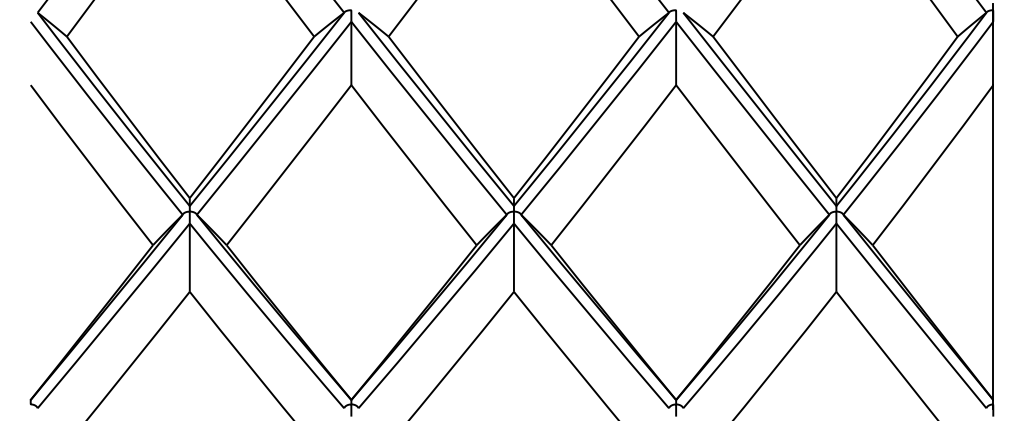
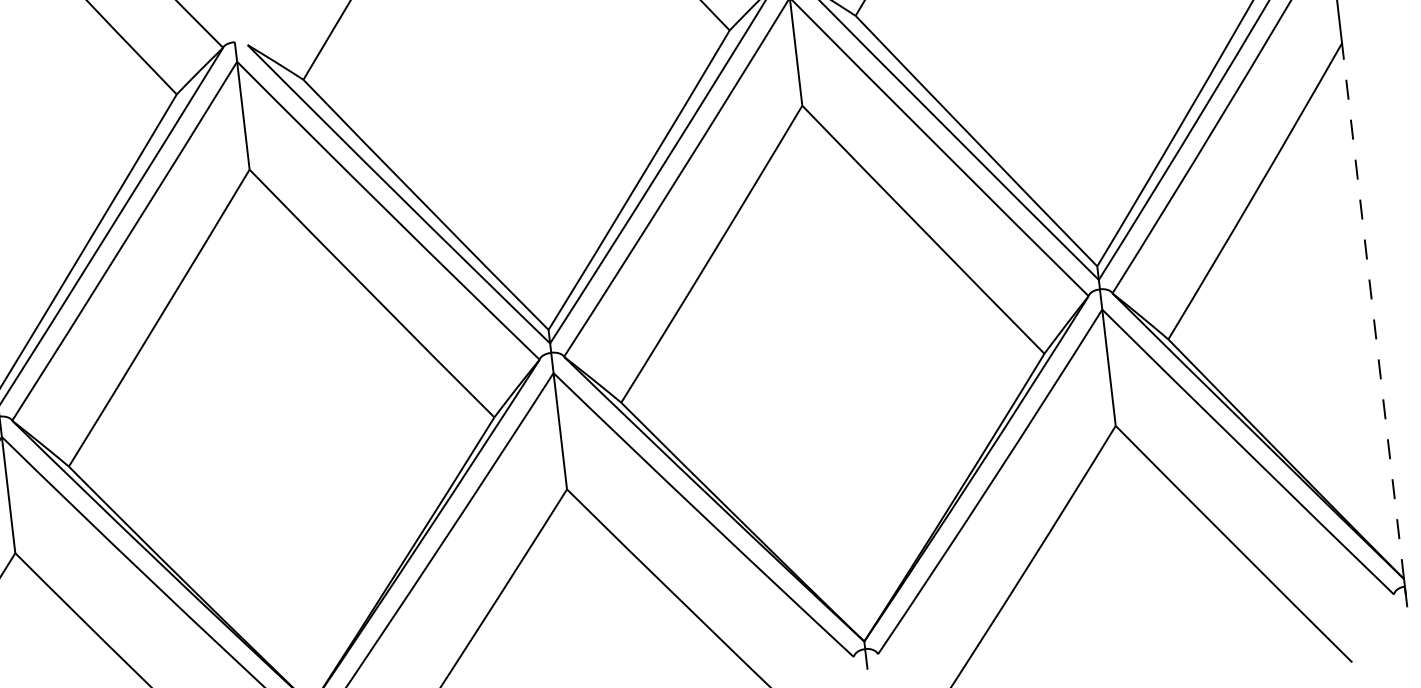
line: (993, 242) -> (1373, 310), solid -> dashed

